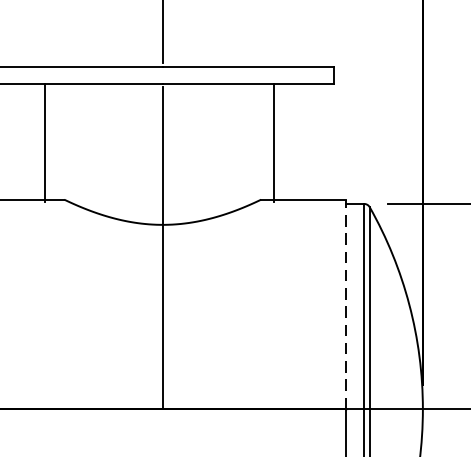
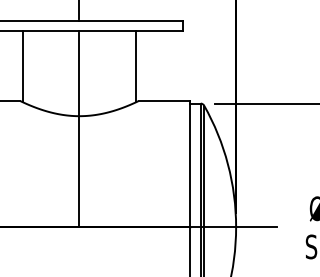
line: (44, 142) -> (22, 66), moved
line: (274, 142) -> (136, 66), moved
line: (345, 303) -> (189, 163), dashed -> solid

